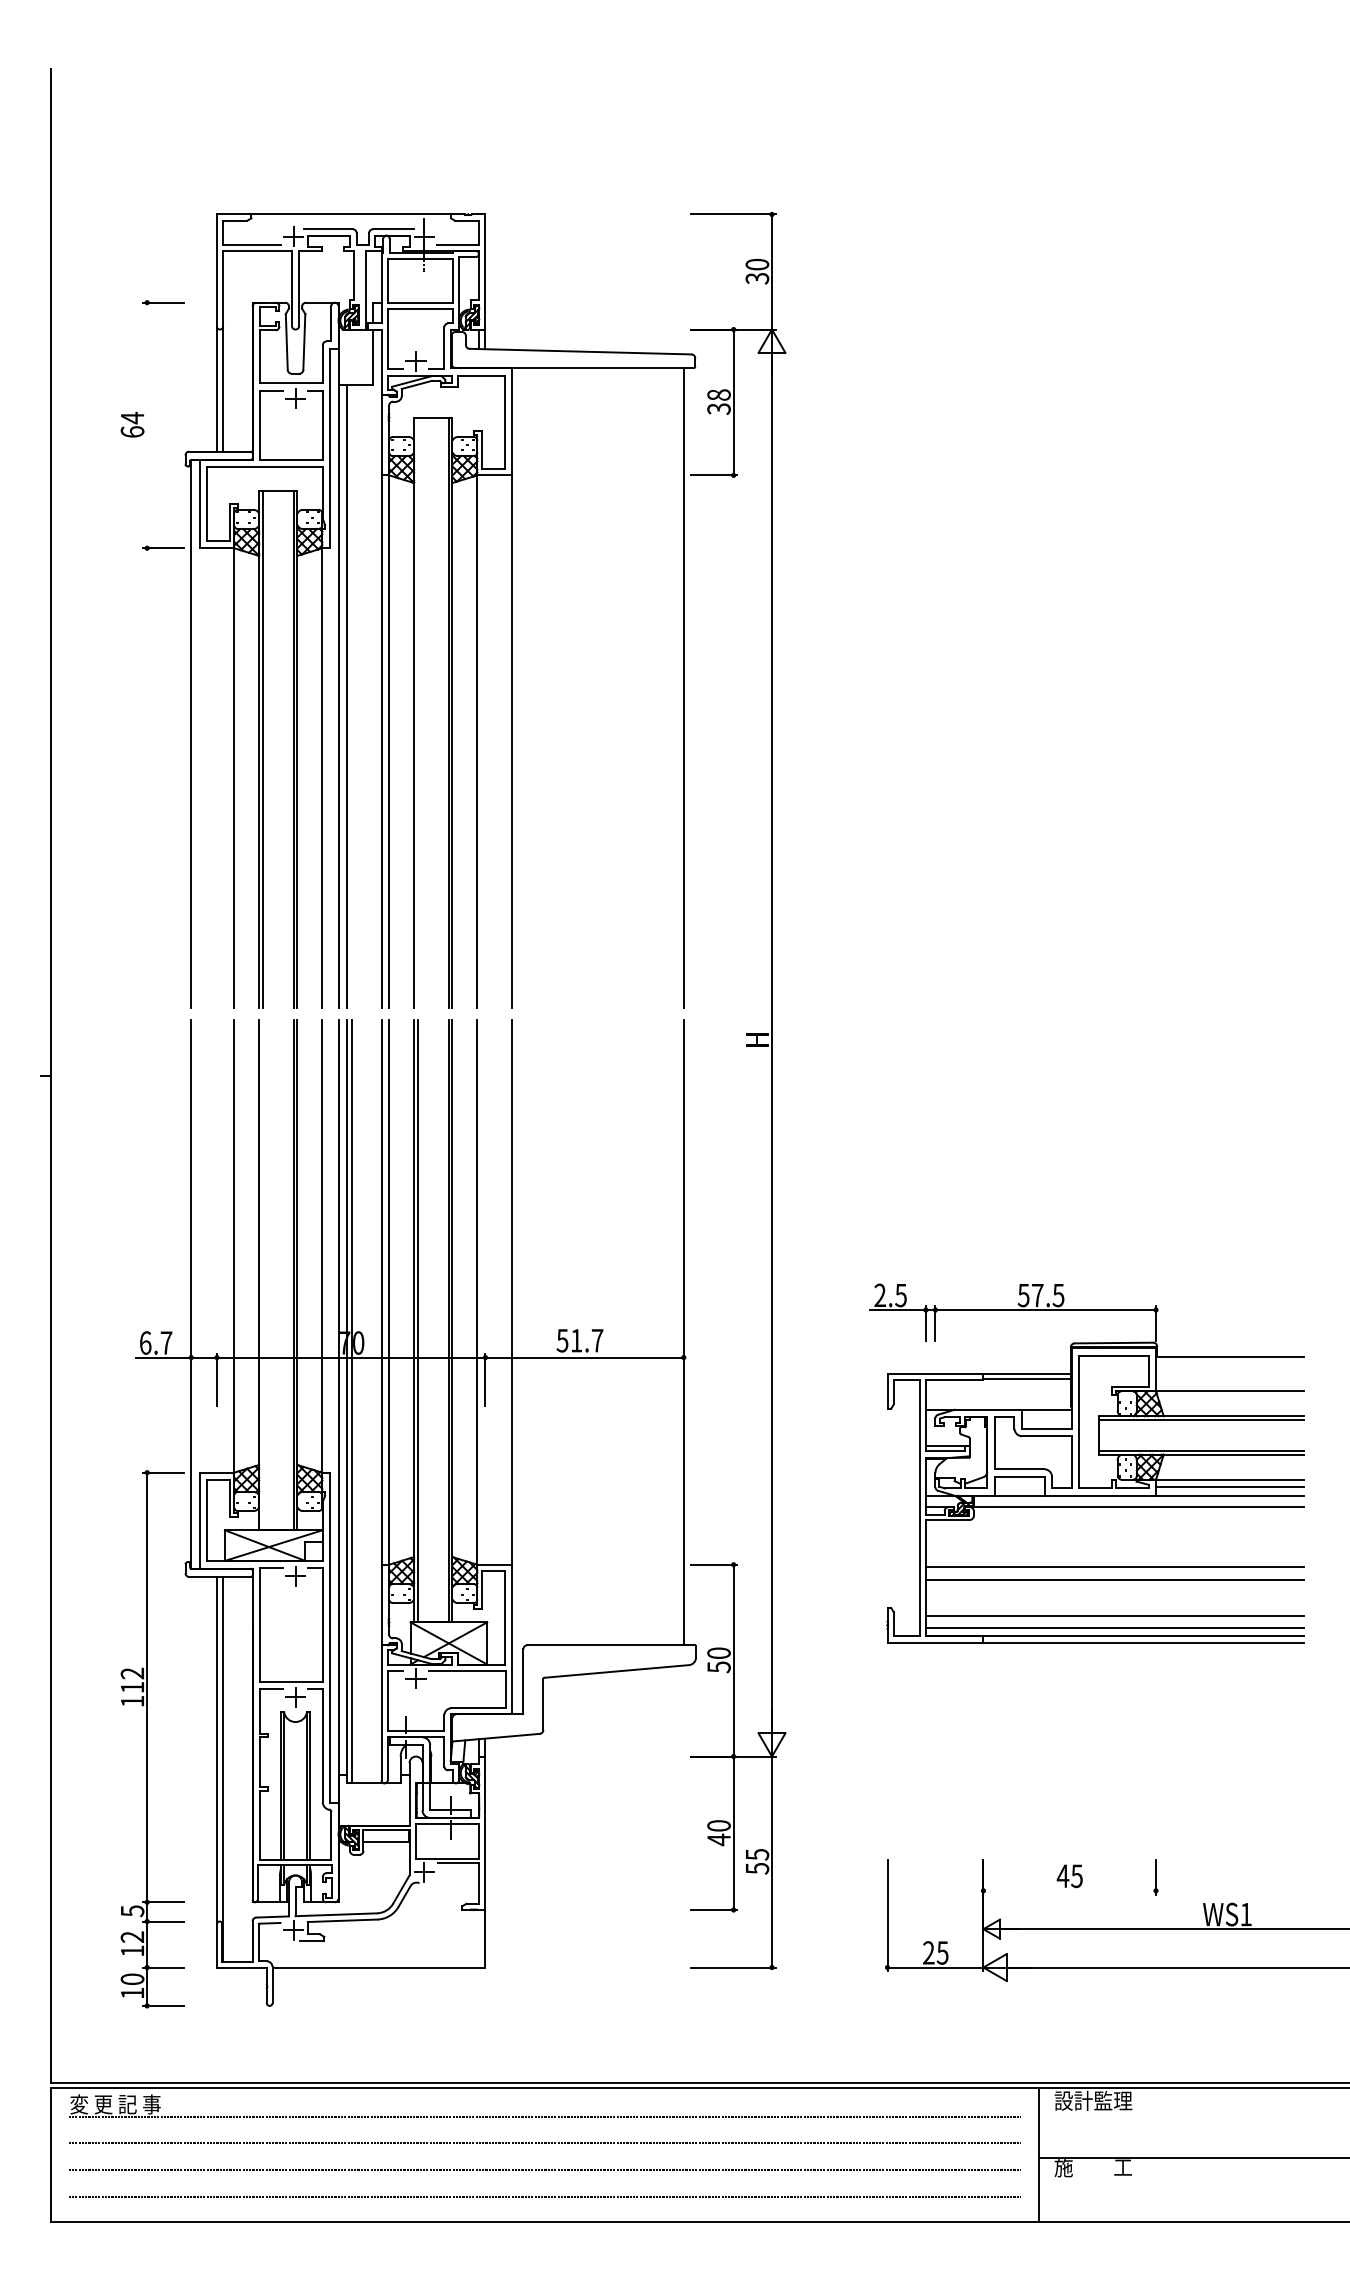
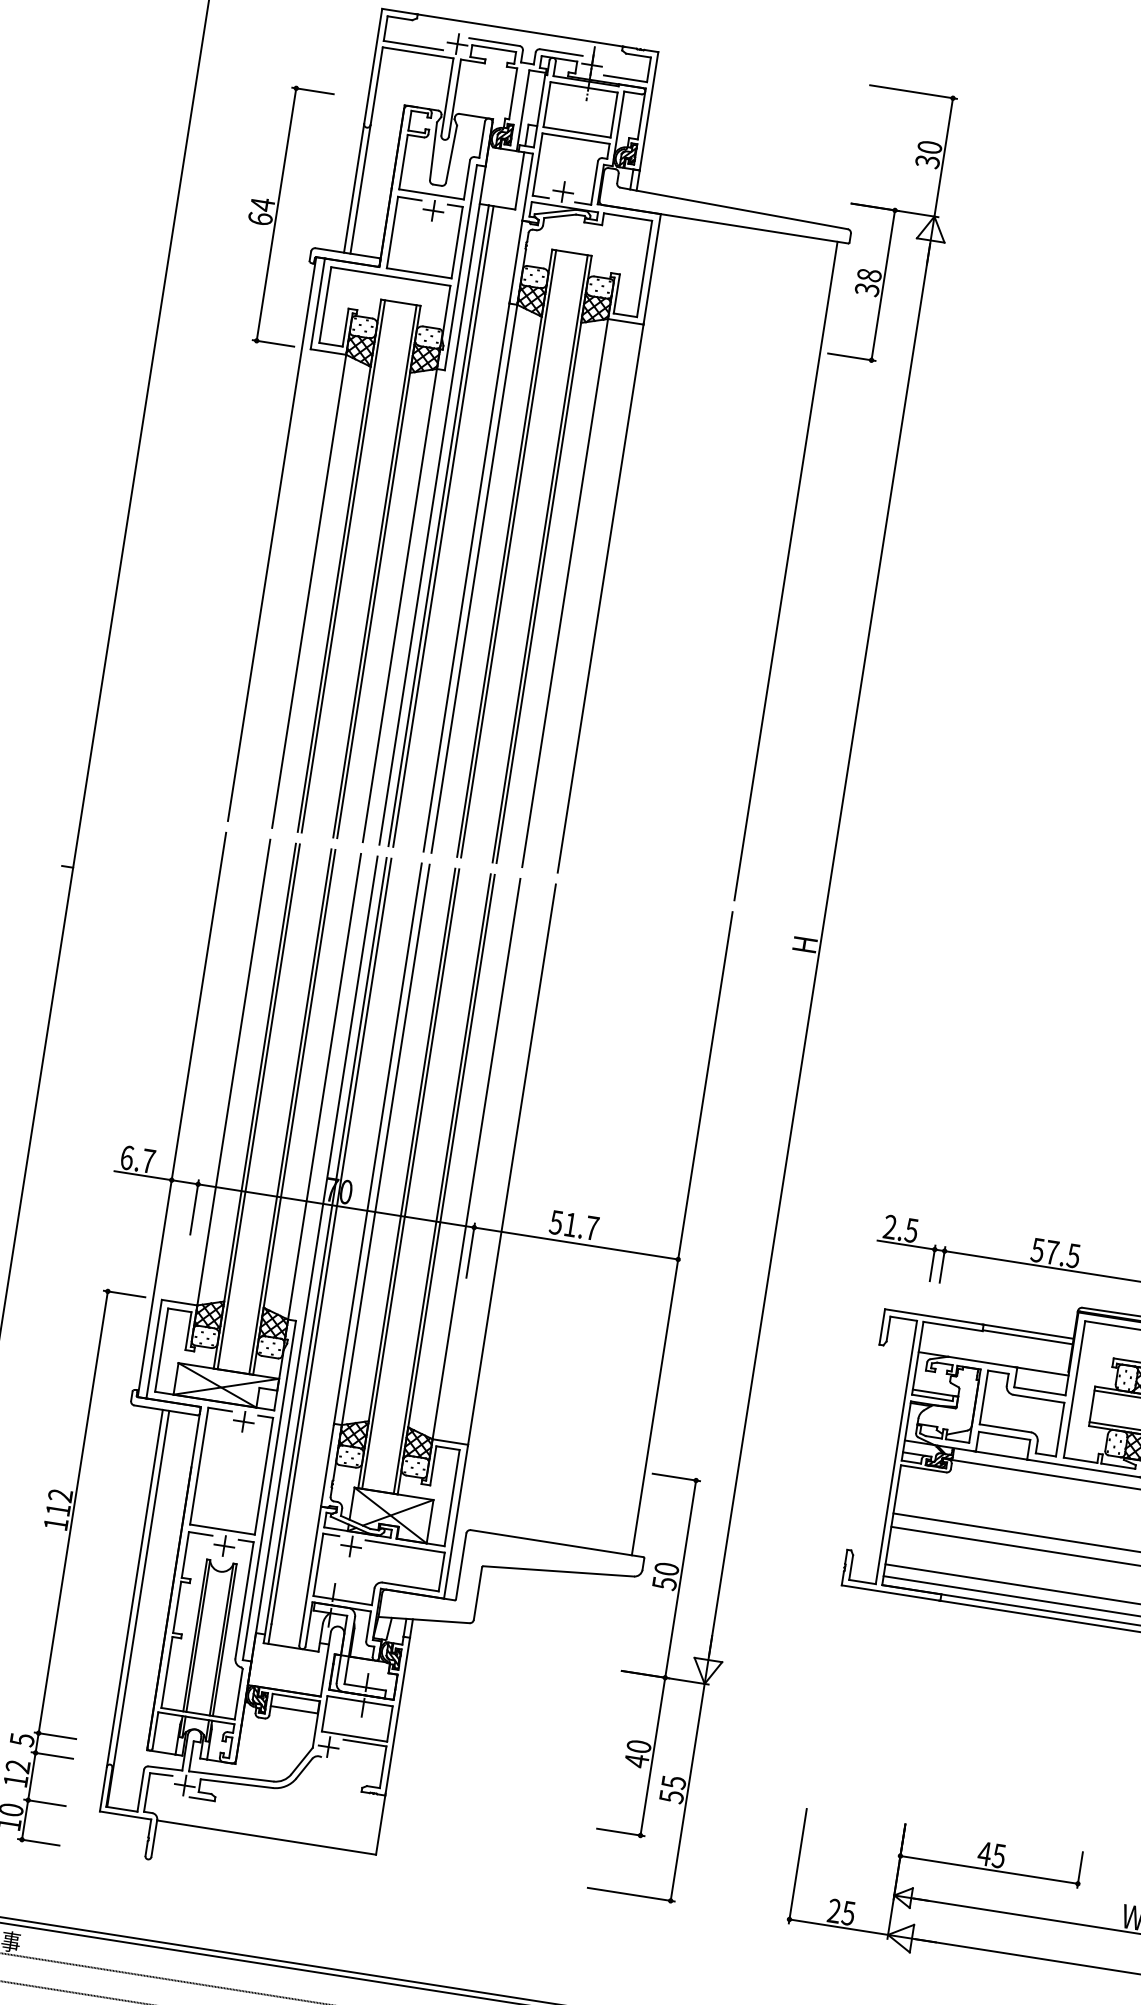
line: (147, 425) -> (276, 214), added
line: (351, 696) -> (442, 526), added
line: (417, 712) -> (508, 553), added
line: (262, 1274) -> (258, 1106), added
line: (1069, 1890) -> (989, 1869), added

